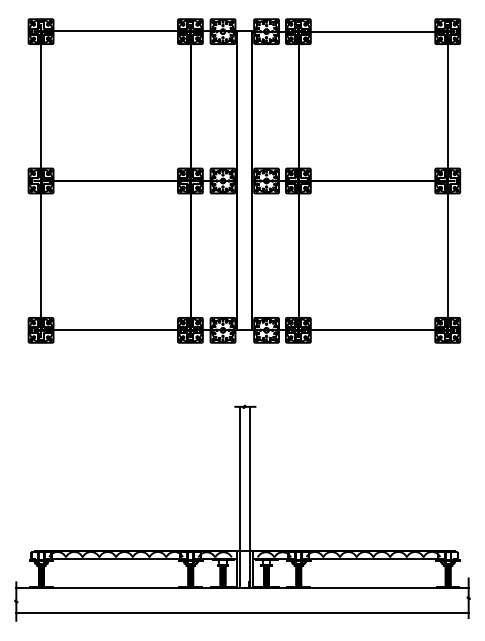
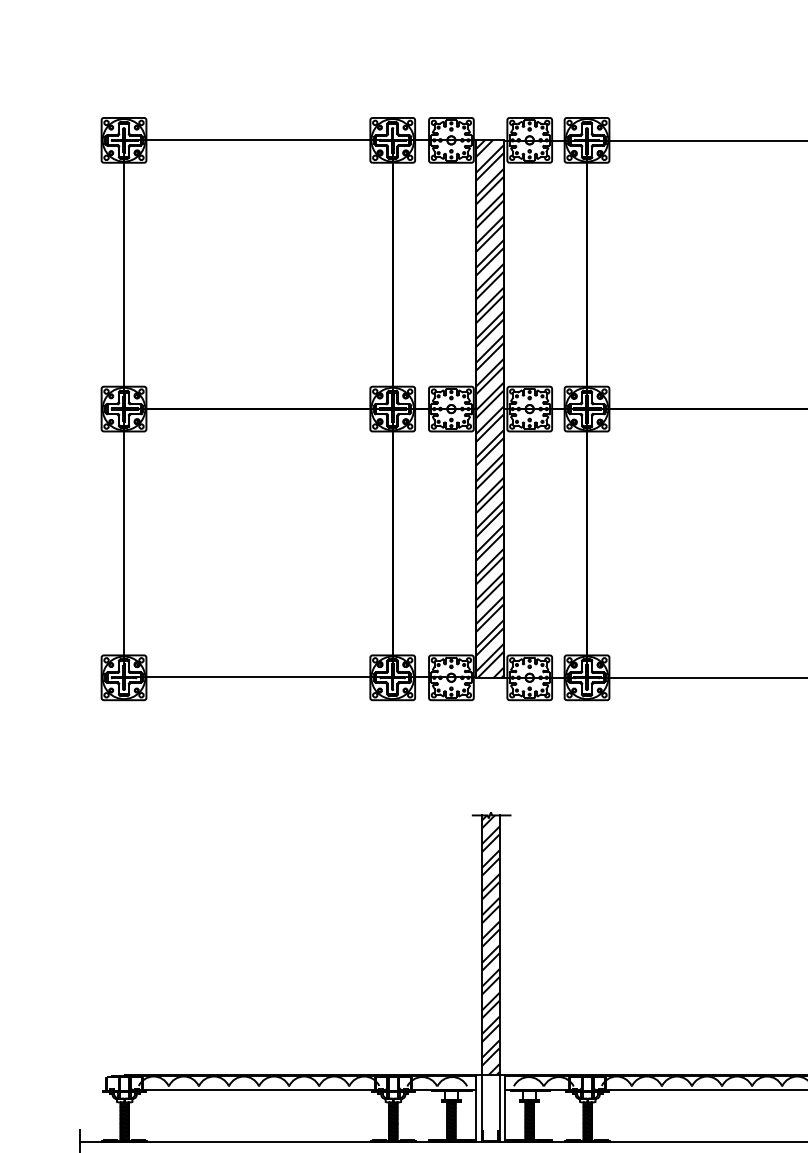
hatch: (244, 180) -> (490, 408), added
hatch: (244, 478) -> (490, 944), added

